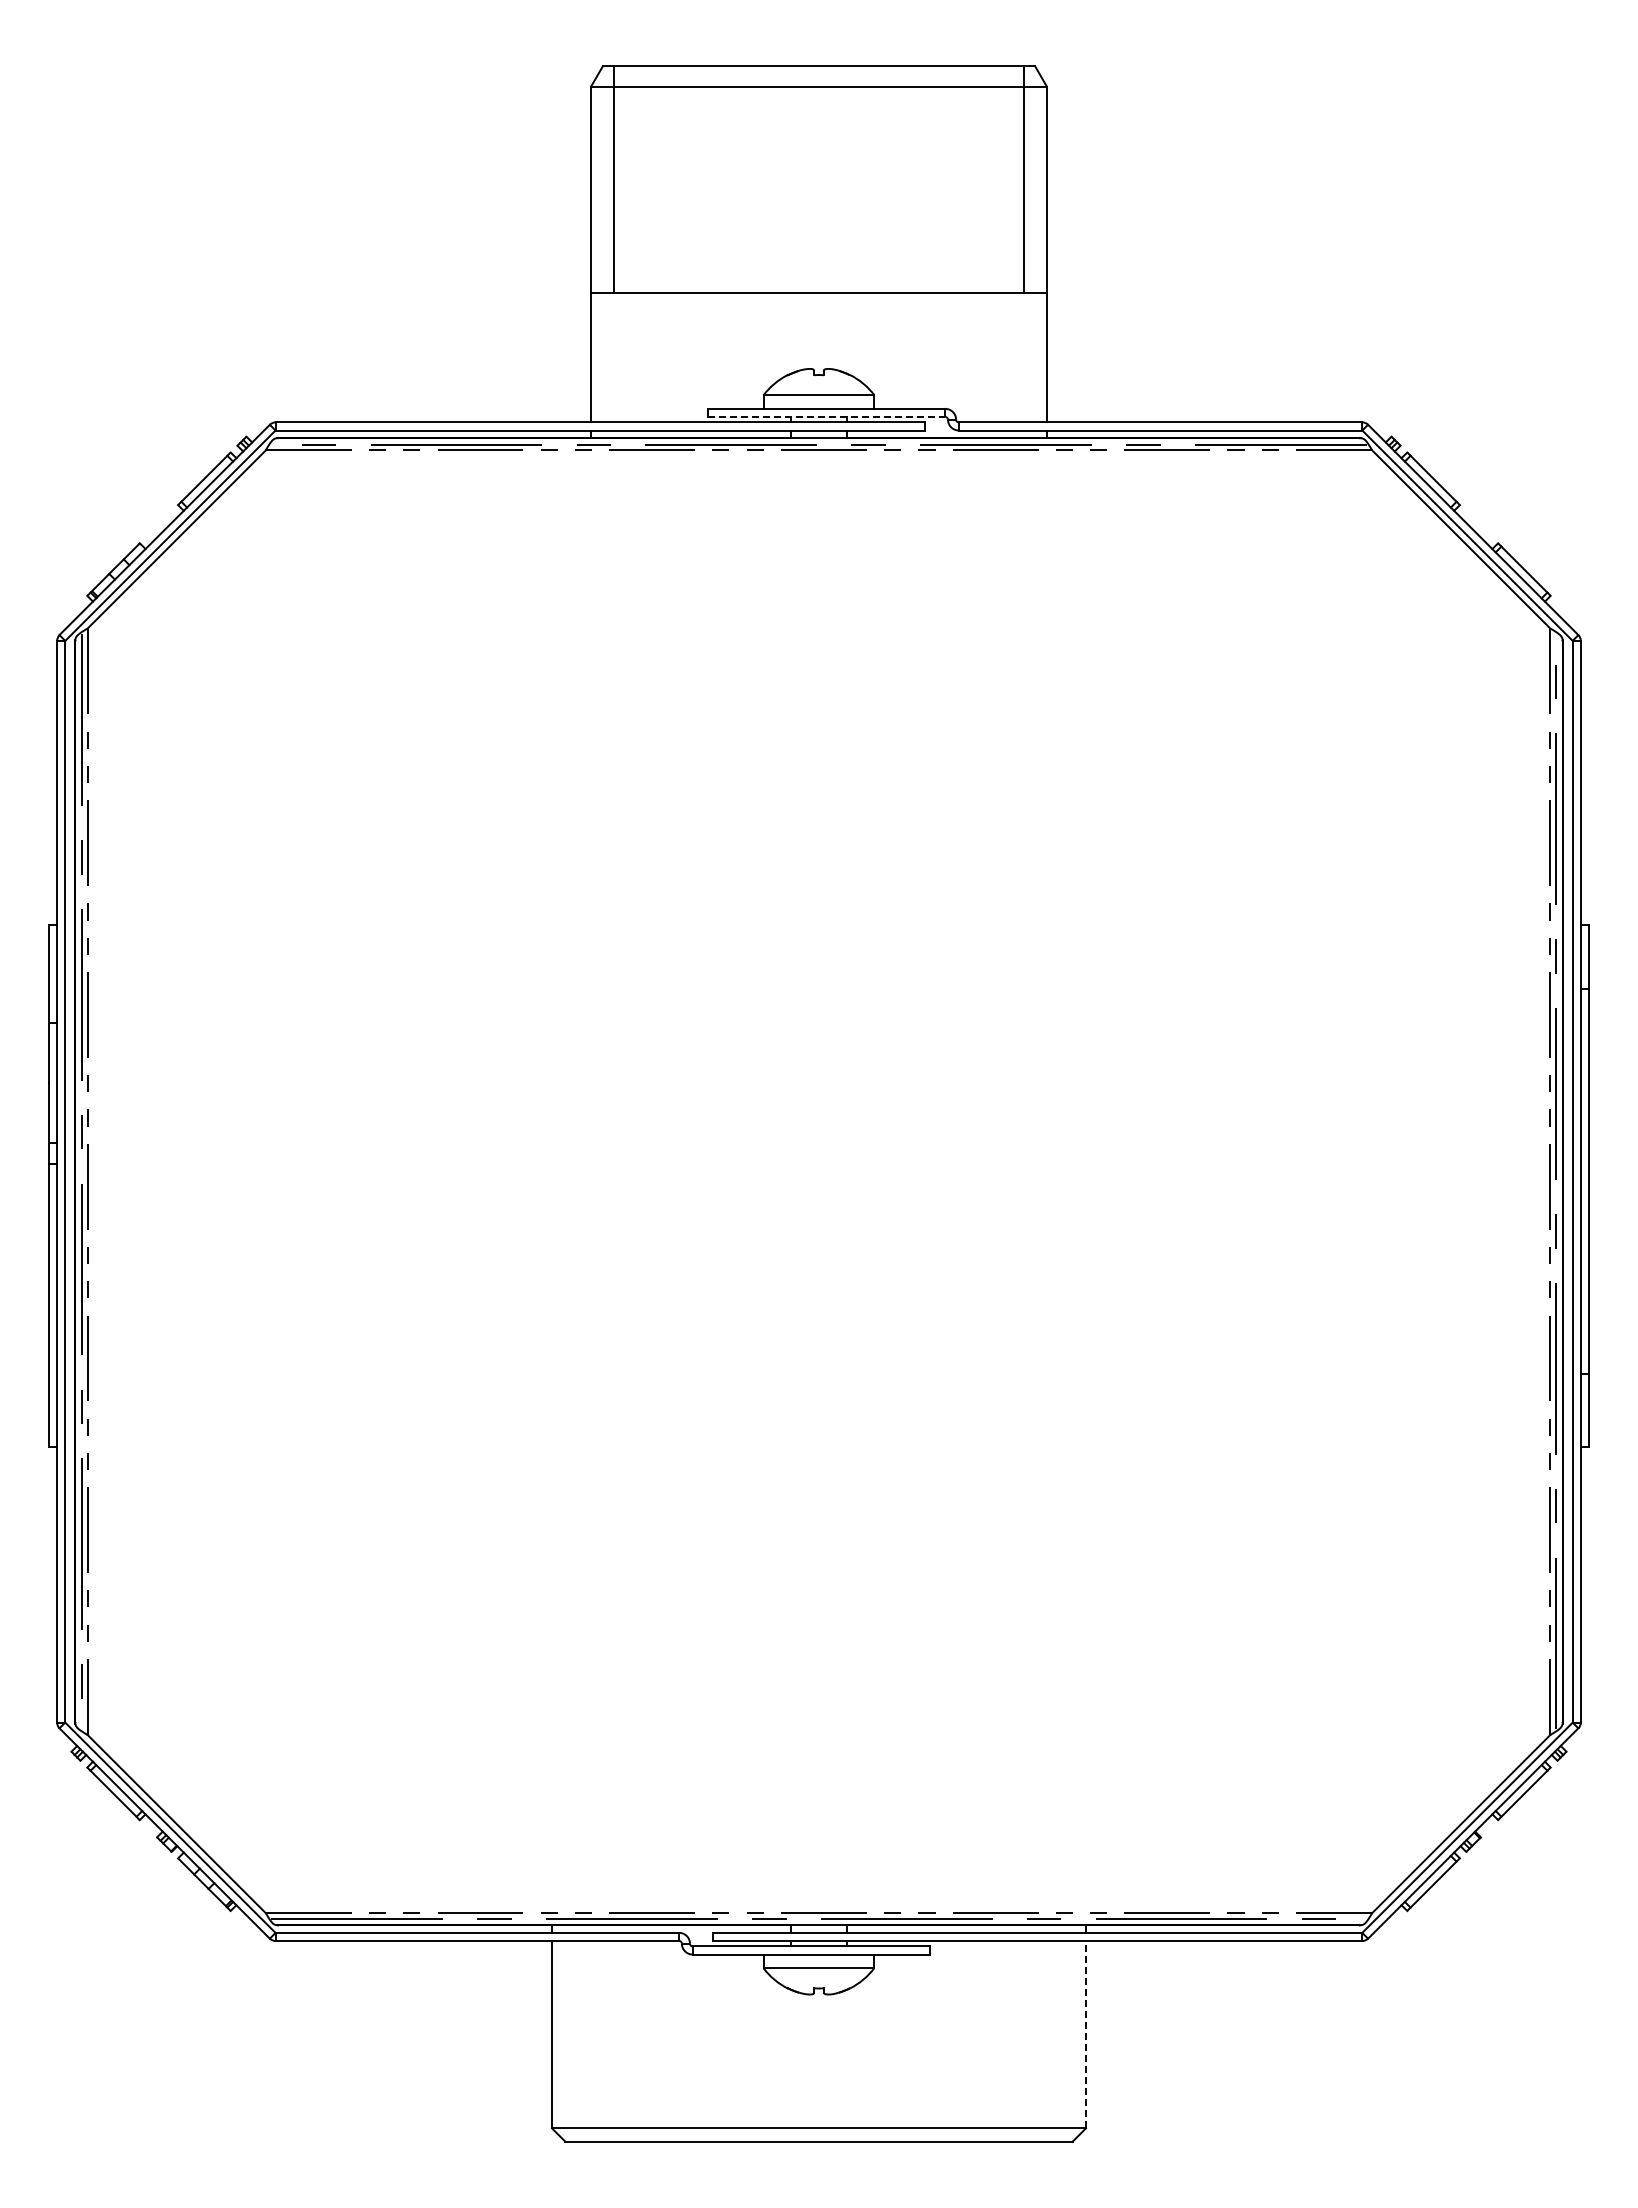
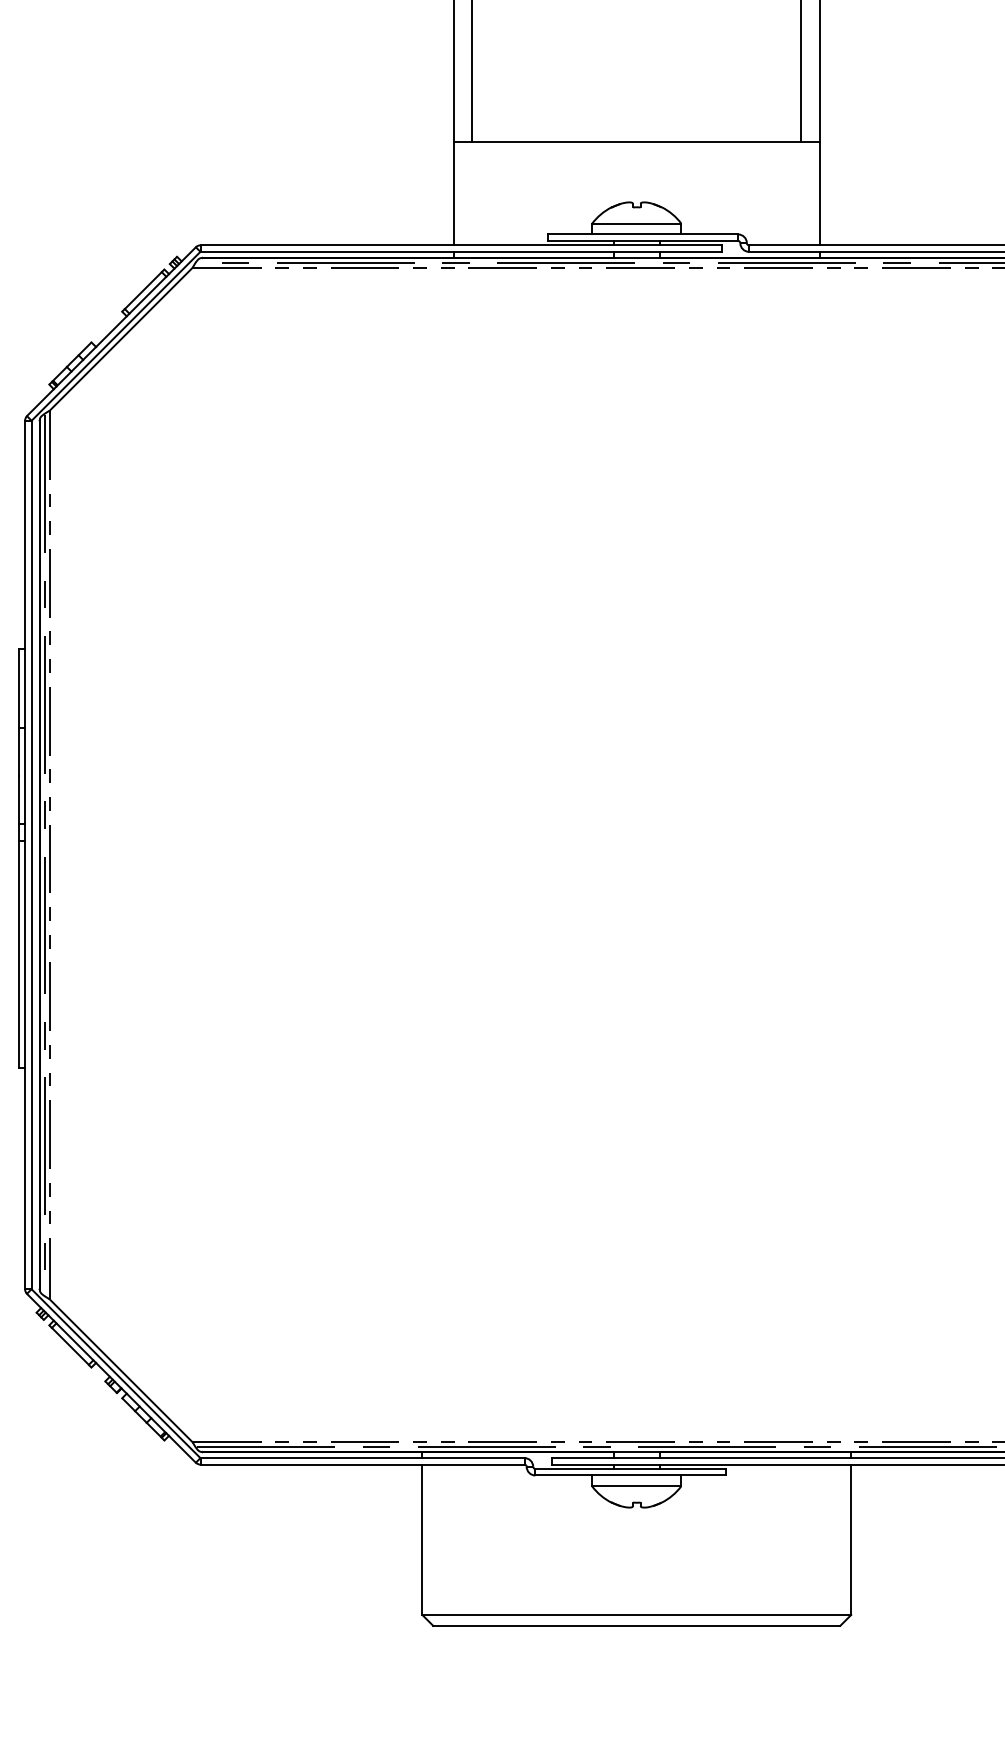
line: (826, 416) -> (642, 240), dashed -> solid
line: (1086, 2034) -> (851, 1539), dashed -> solid

